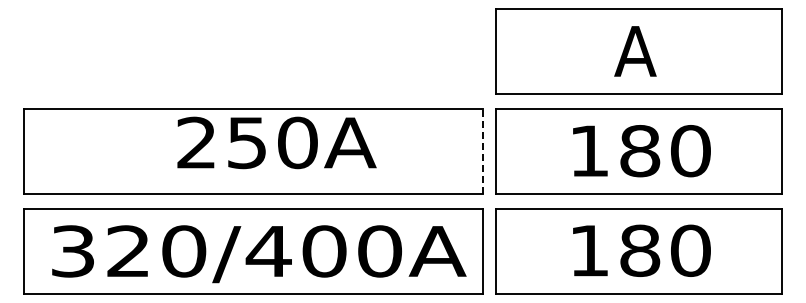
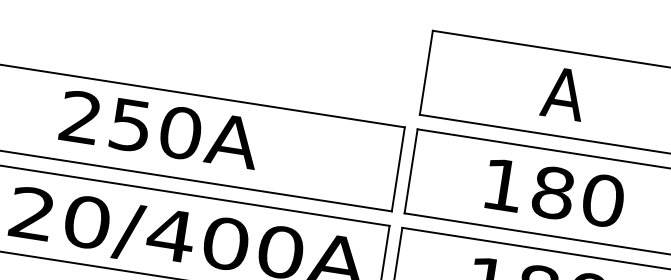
text: (276, 142) -> (159, 129), moved
line: (483, 151) -> (398, 169), dashed -> solid

